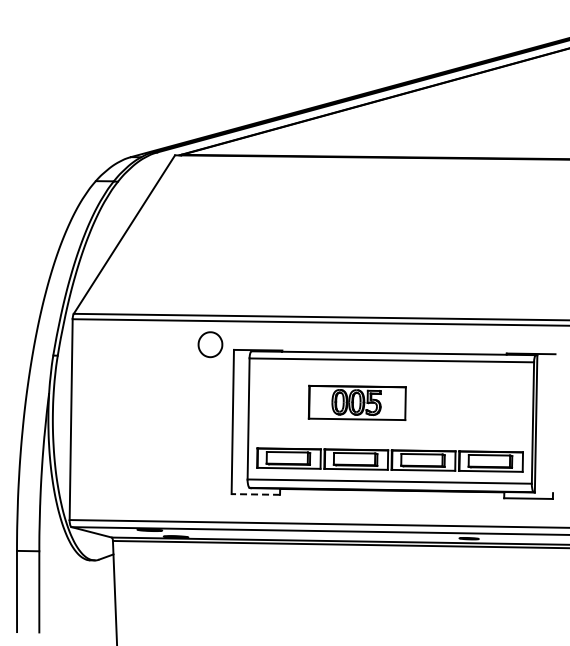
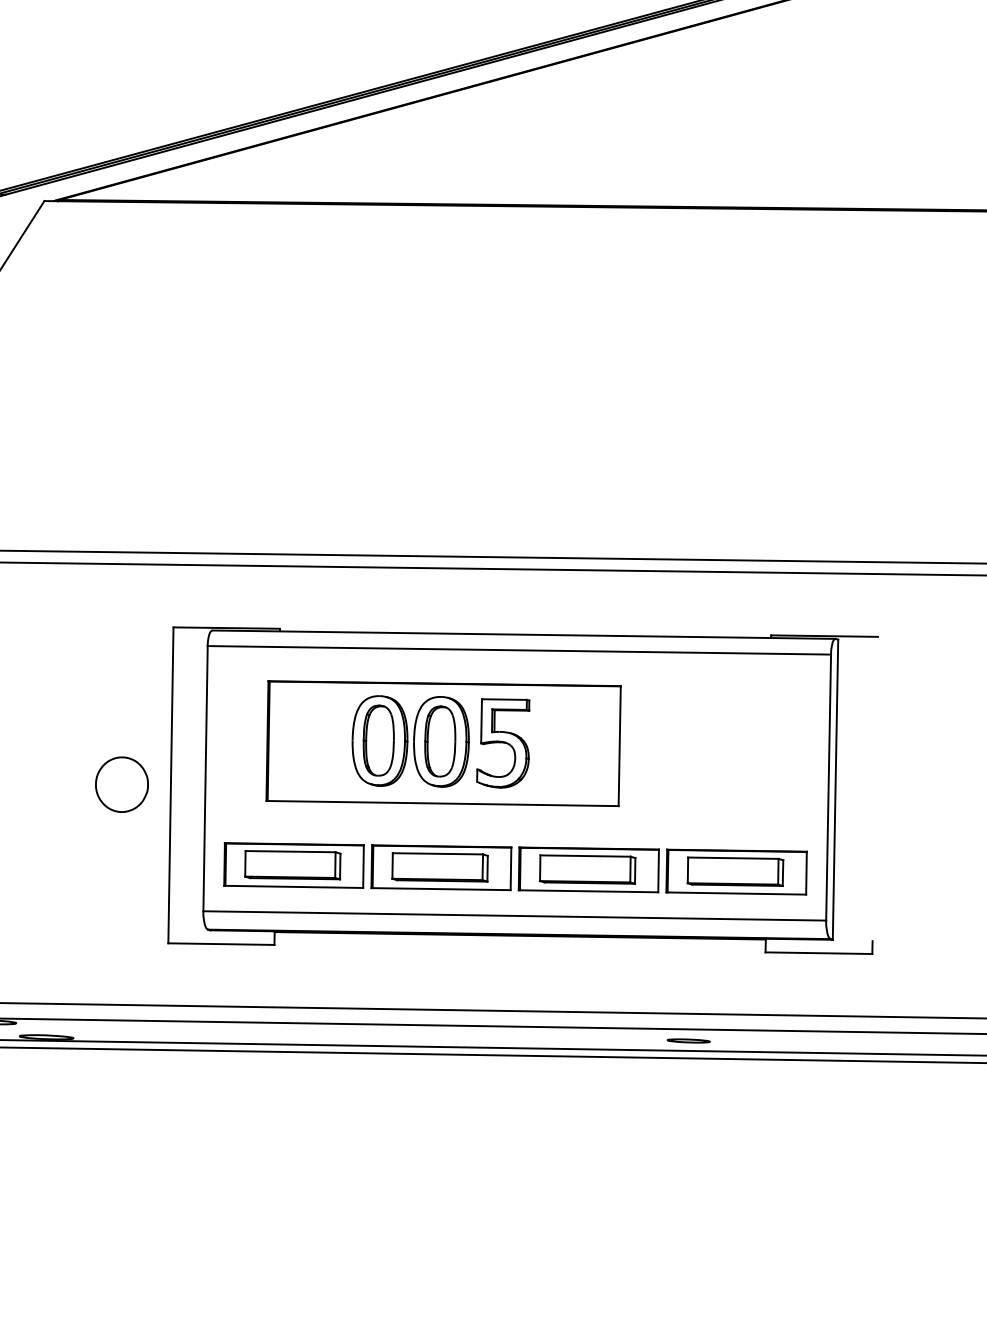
part: (210, 344) -> (122, 784), moved
part: (357, 402) -> (444, 742), size x1.67
line: (255, 494) -> (220, 944), dashed -> solid

